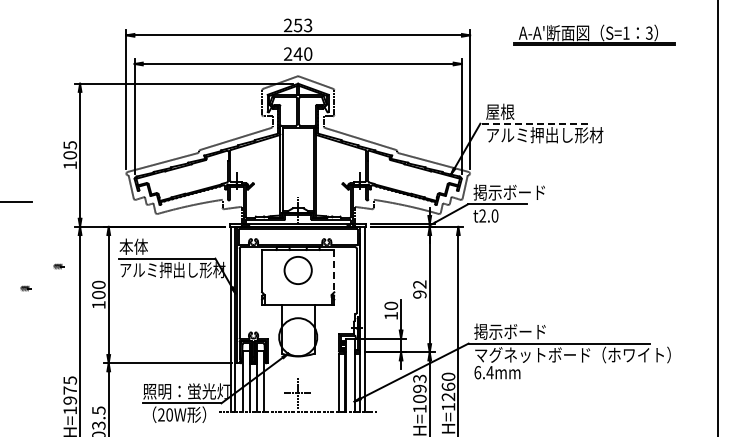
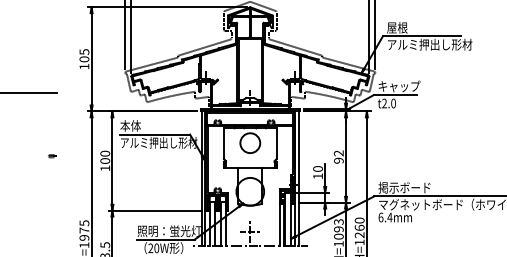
line: (534, 123) -> (422, 36), dashed -> solid
text: (508, 192) -> (403, 86), 掲示ボード -> キャップ
part: (58, 266) -> (75, 140), removed
line: (334, 271) -> (276, 143), dashed -> solid

